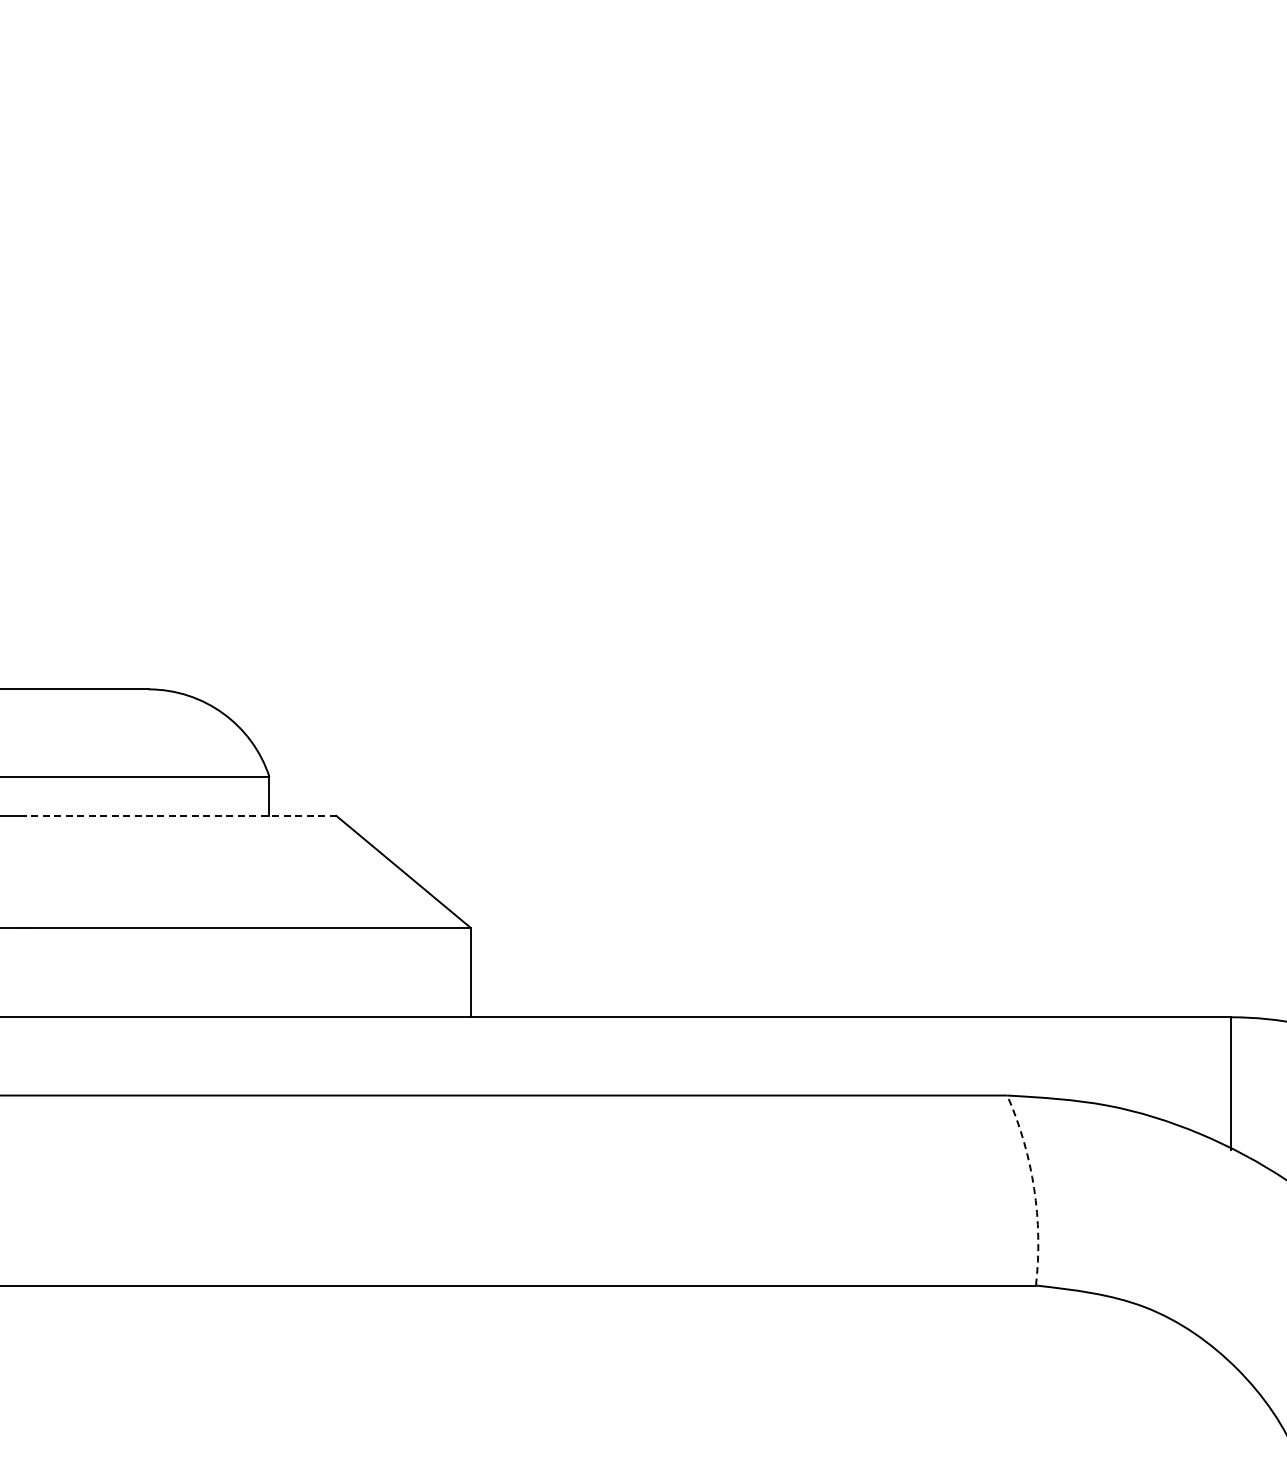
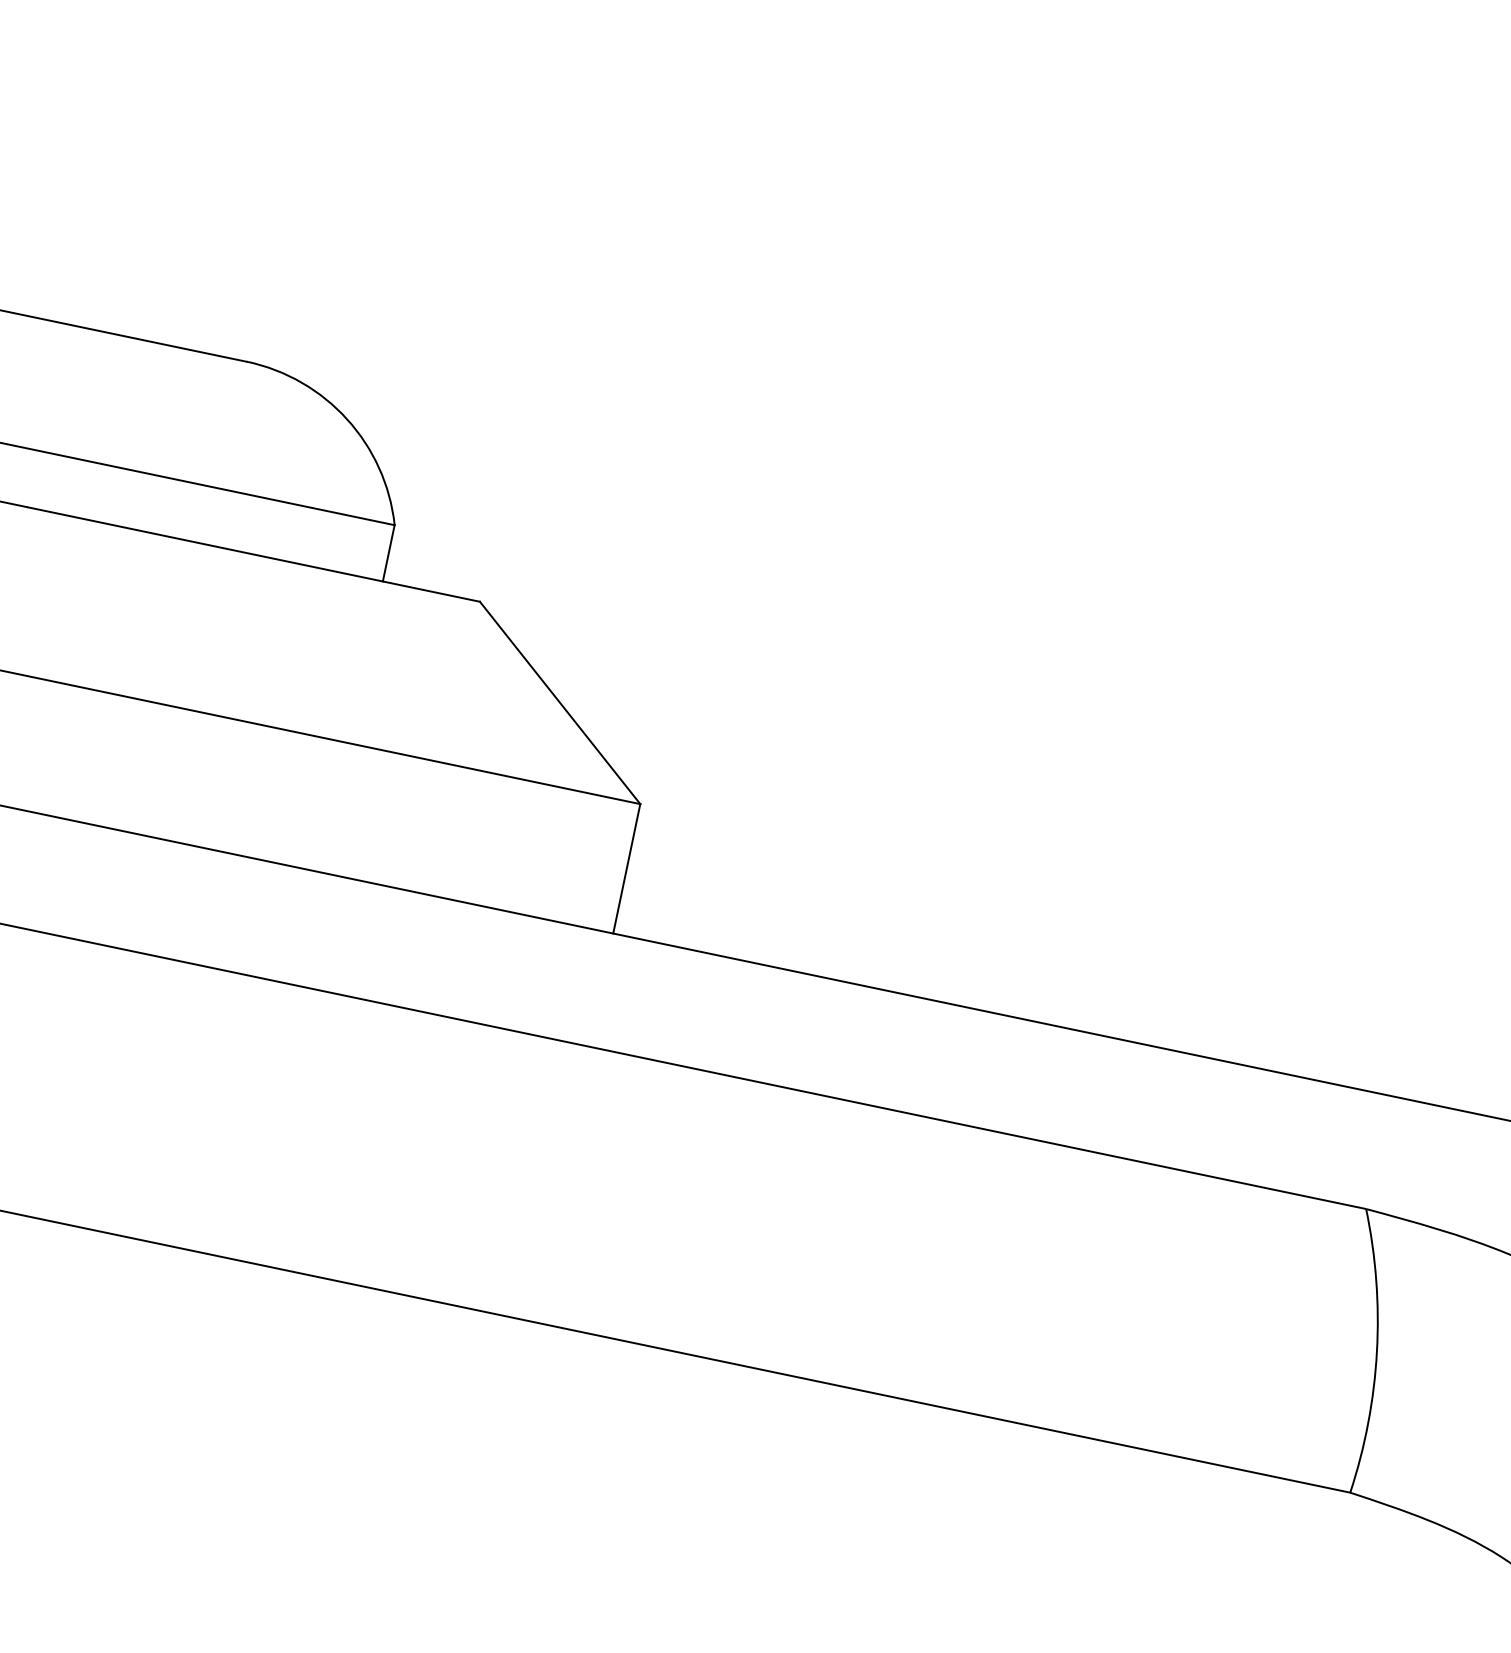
line: (180, 816) -> (253, 555), dashed -> solid
arc: (1034, 1188) -> (1377, 1351), dashed -> solid

